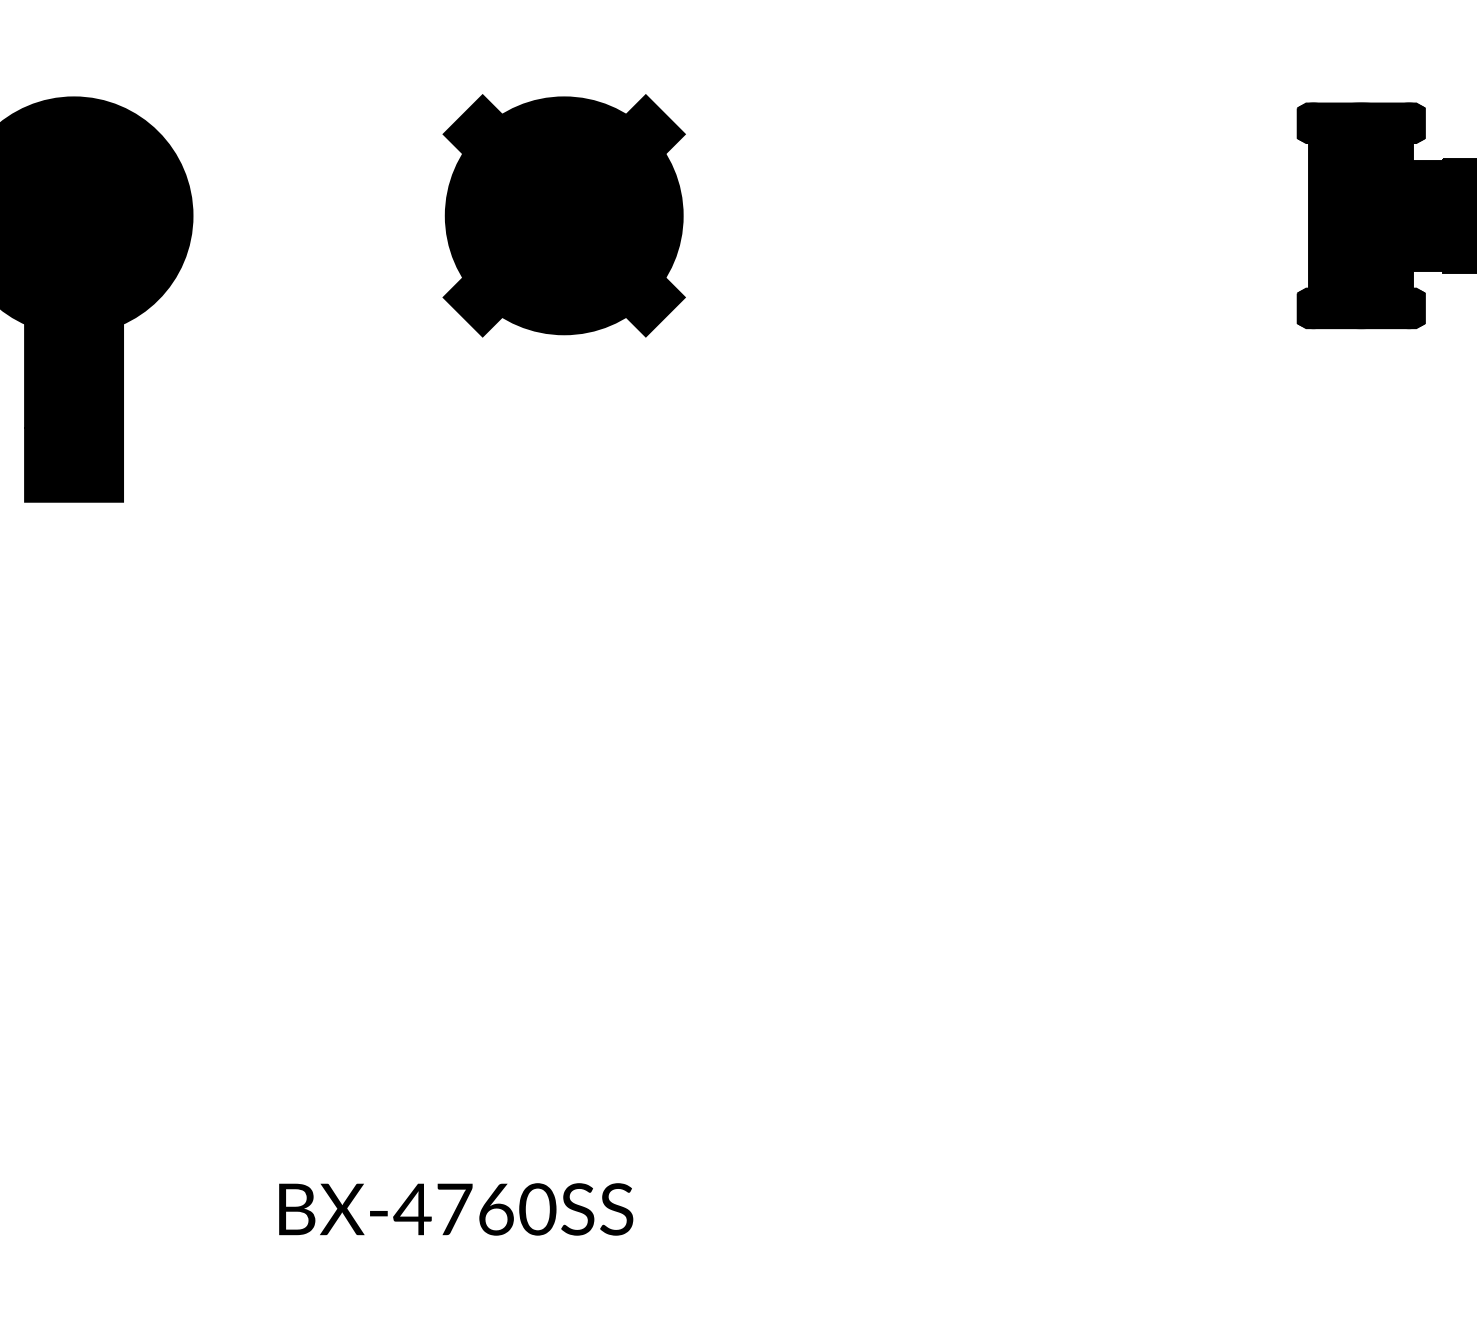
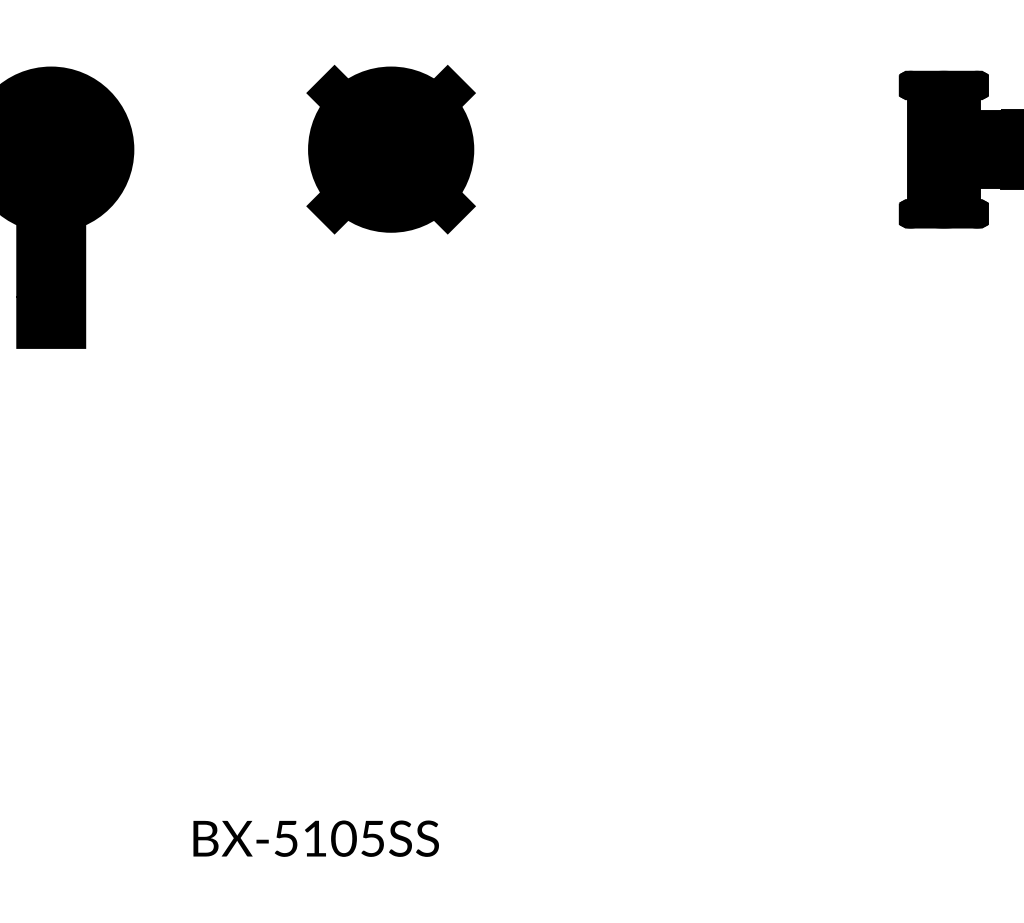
text: (473, 1209) -> (328, 838), BX-4760SS -> BX-5105SS

